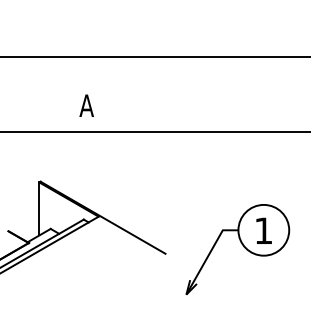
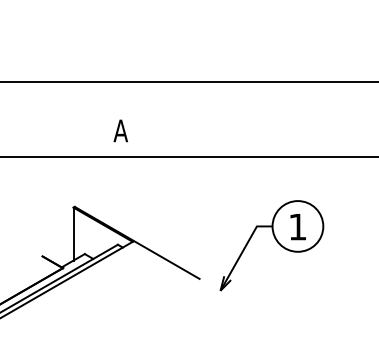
part: (243, 247) -> (277, 243), moved

